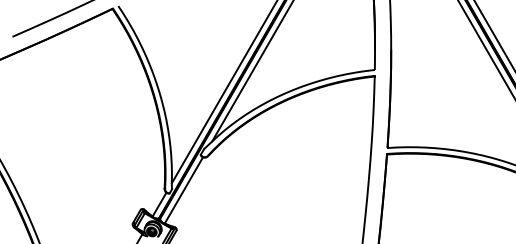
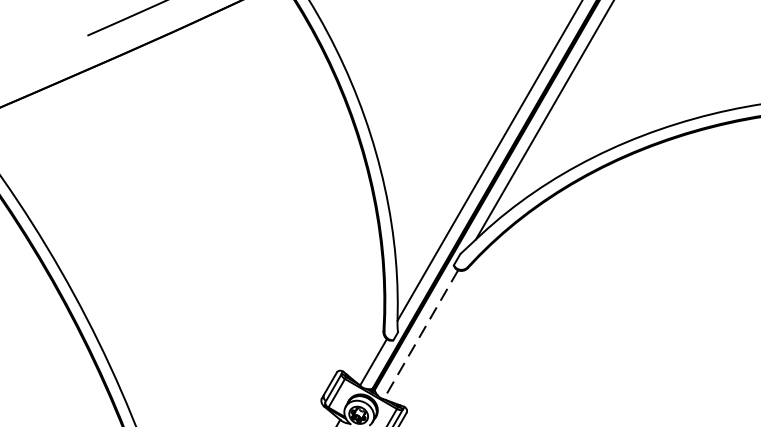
line: (183, 190) -> (420, 334), solid -> dashed

